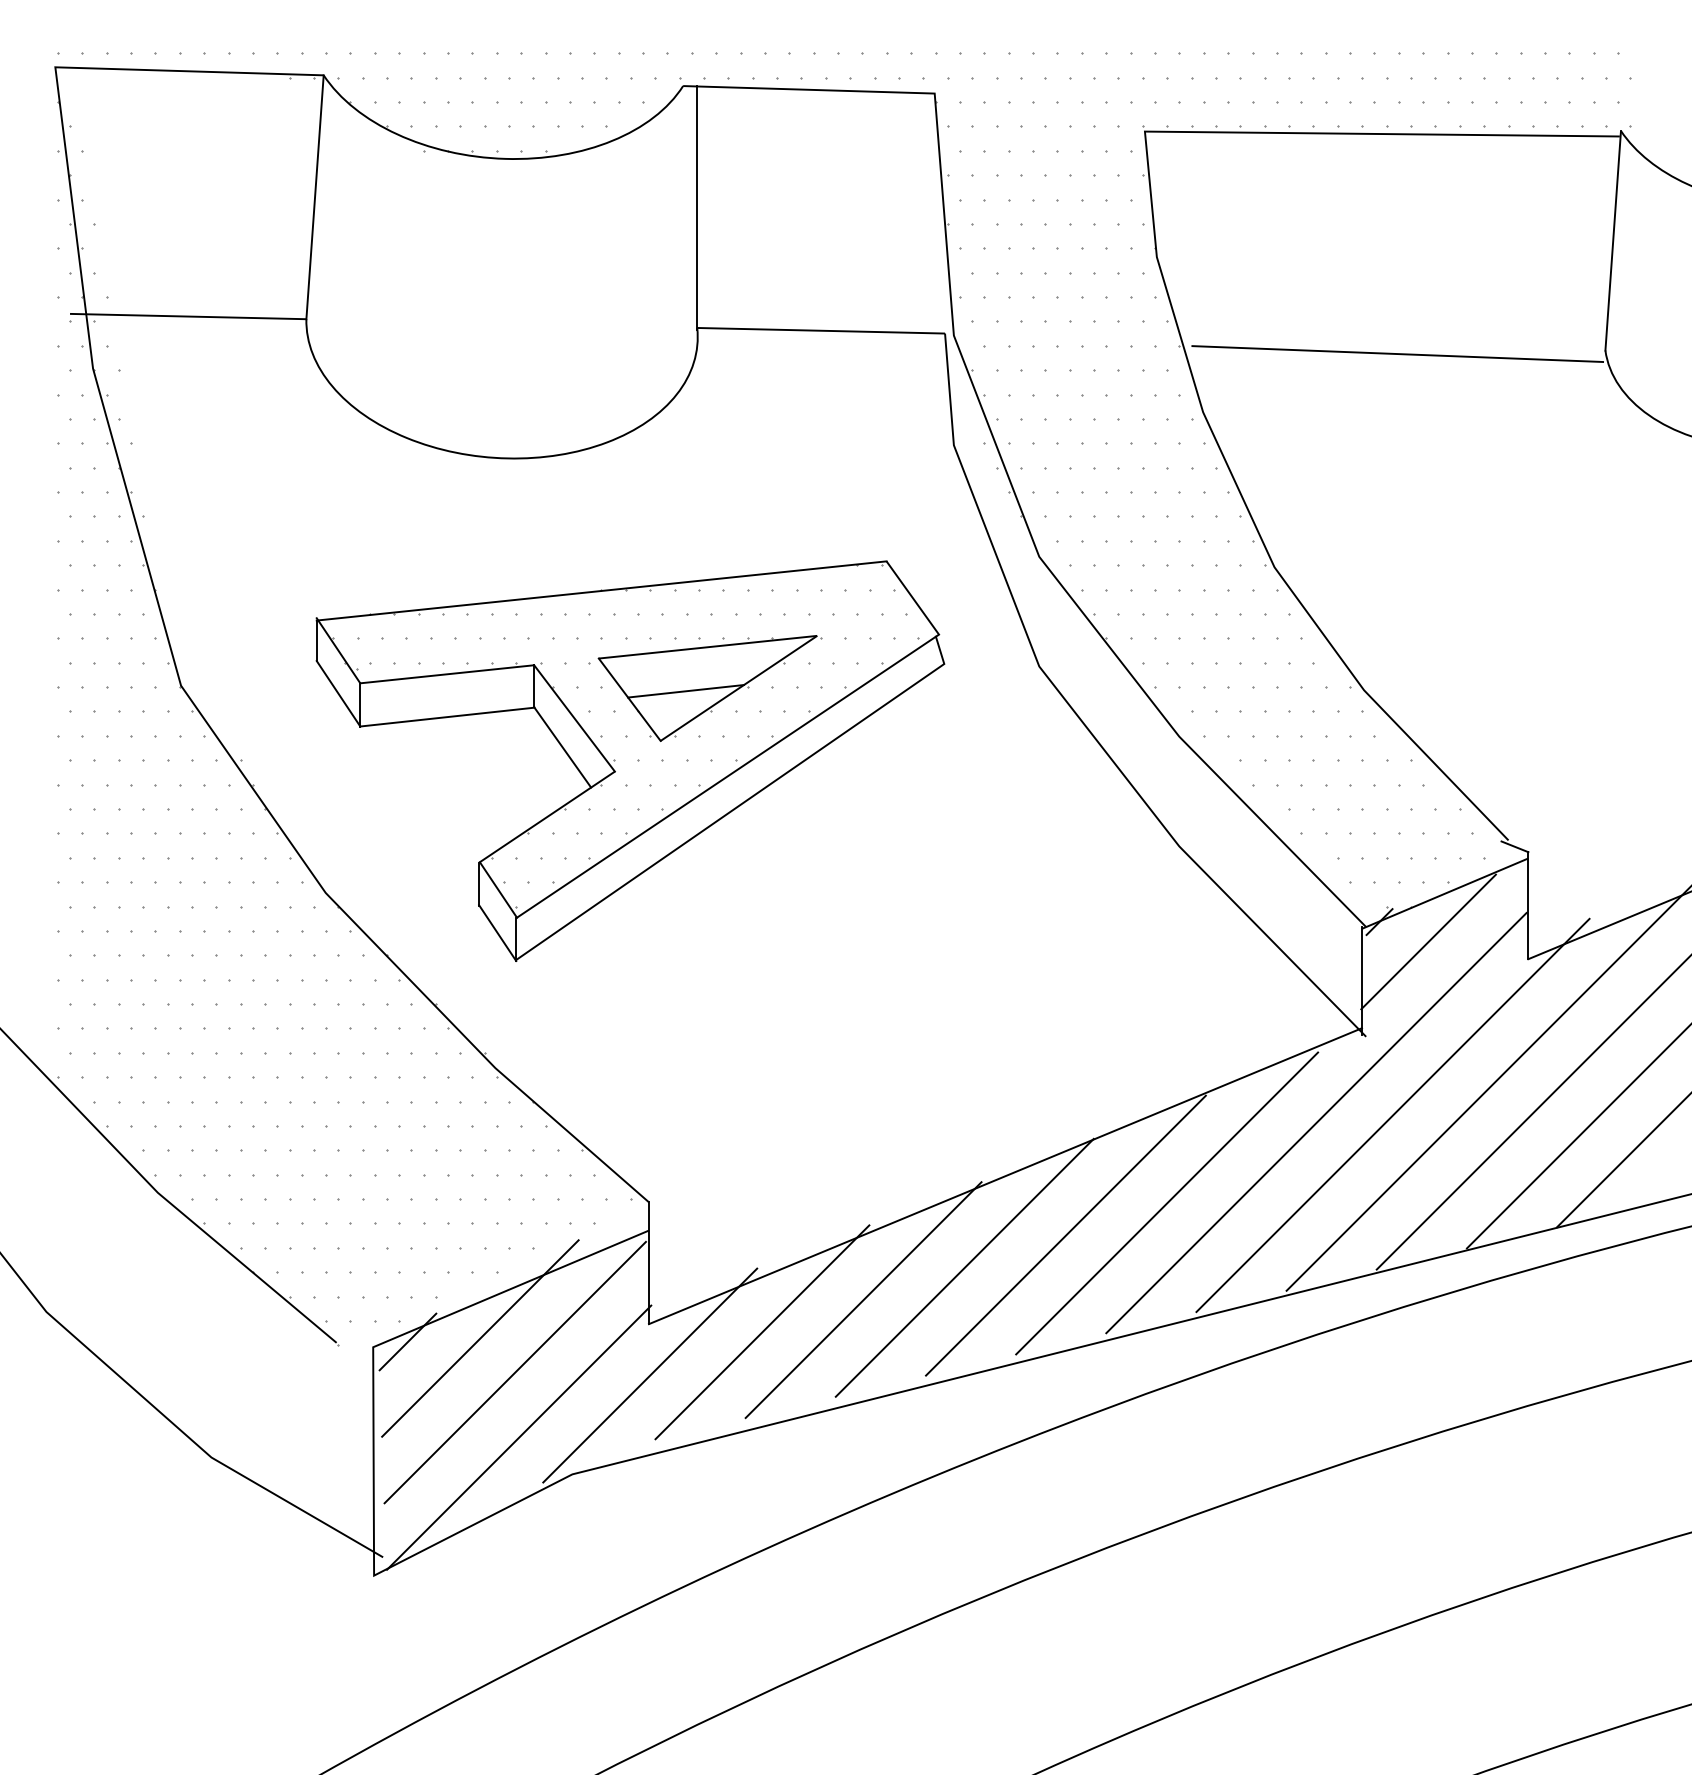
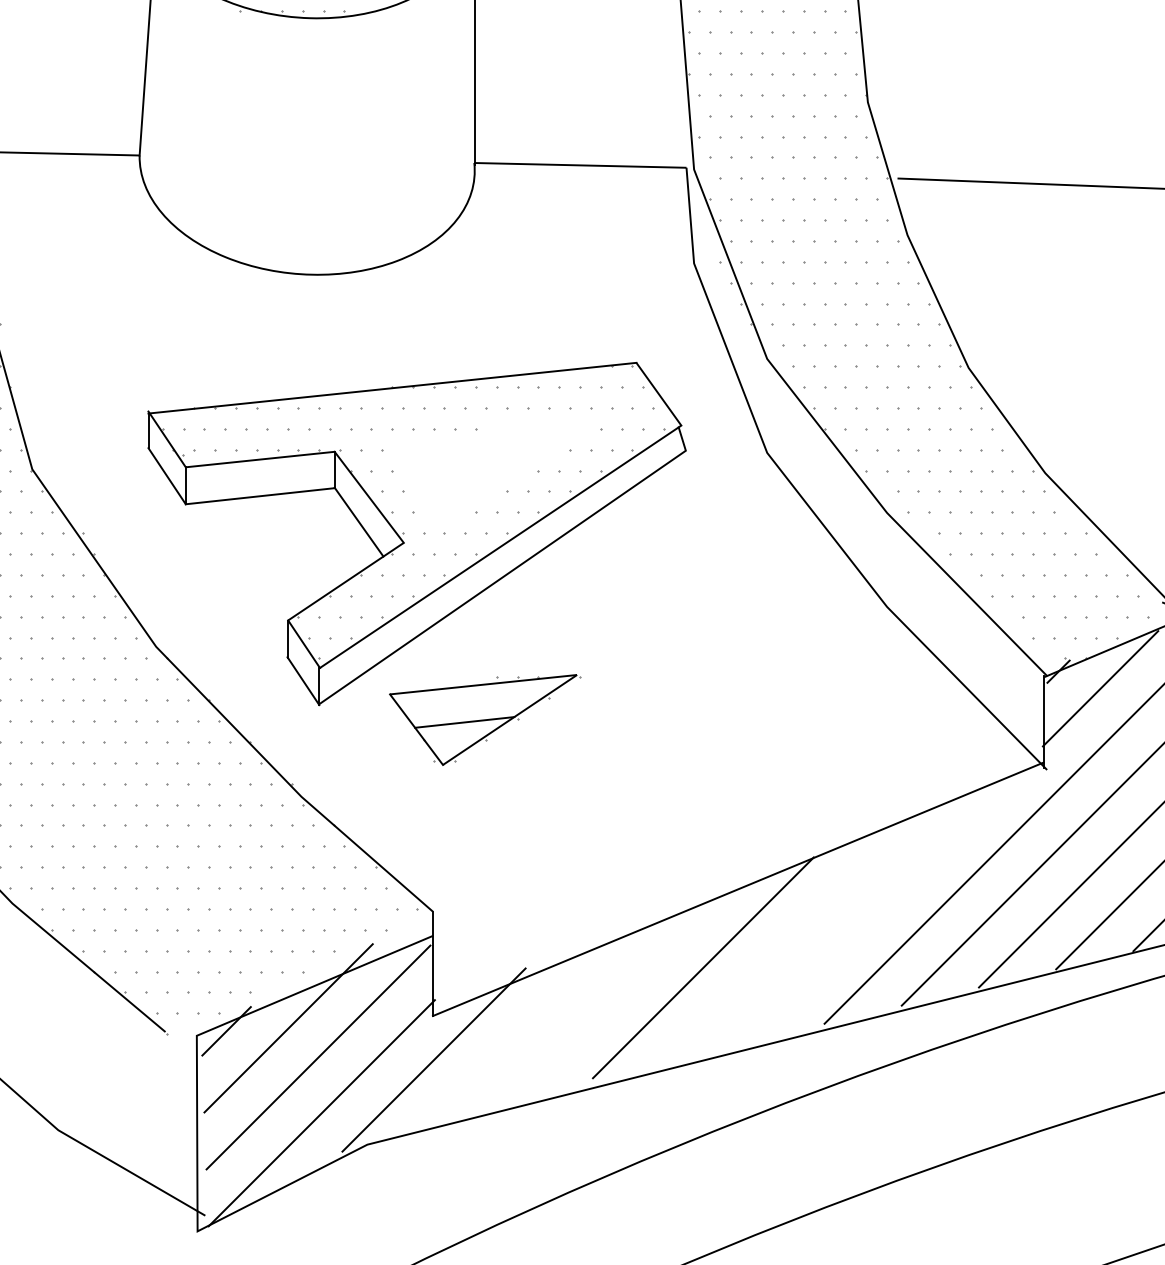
part: (709, 688) -> (484, 720), moved
line: (1167, 1203) -> (876, 912), removed
line: (1065, 1235) -> (789, 940), removed
line: (863, 1300) -> (616, 995), removed
line: (762, 1332) -> (530, 1023), removed

